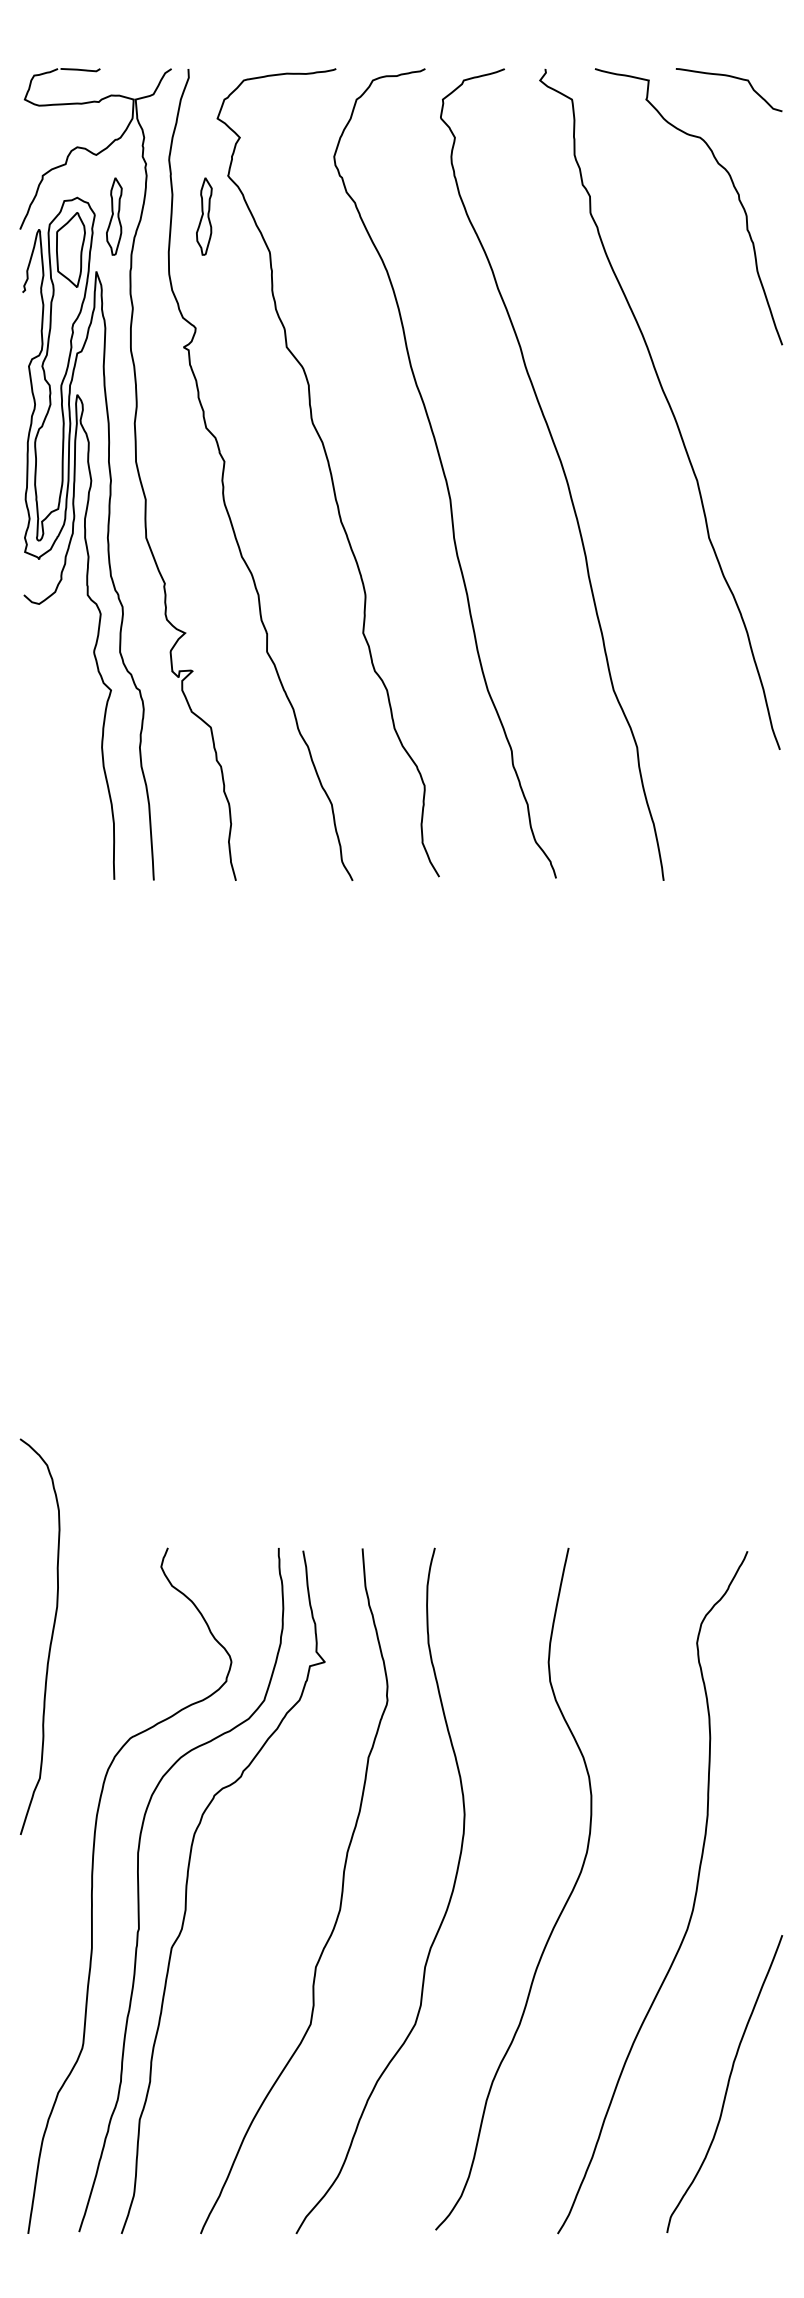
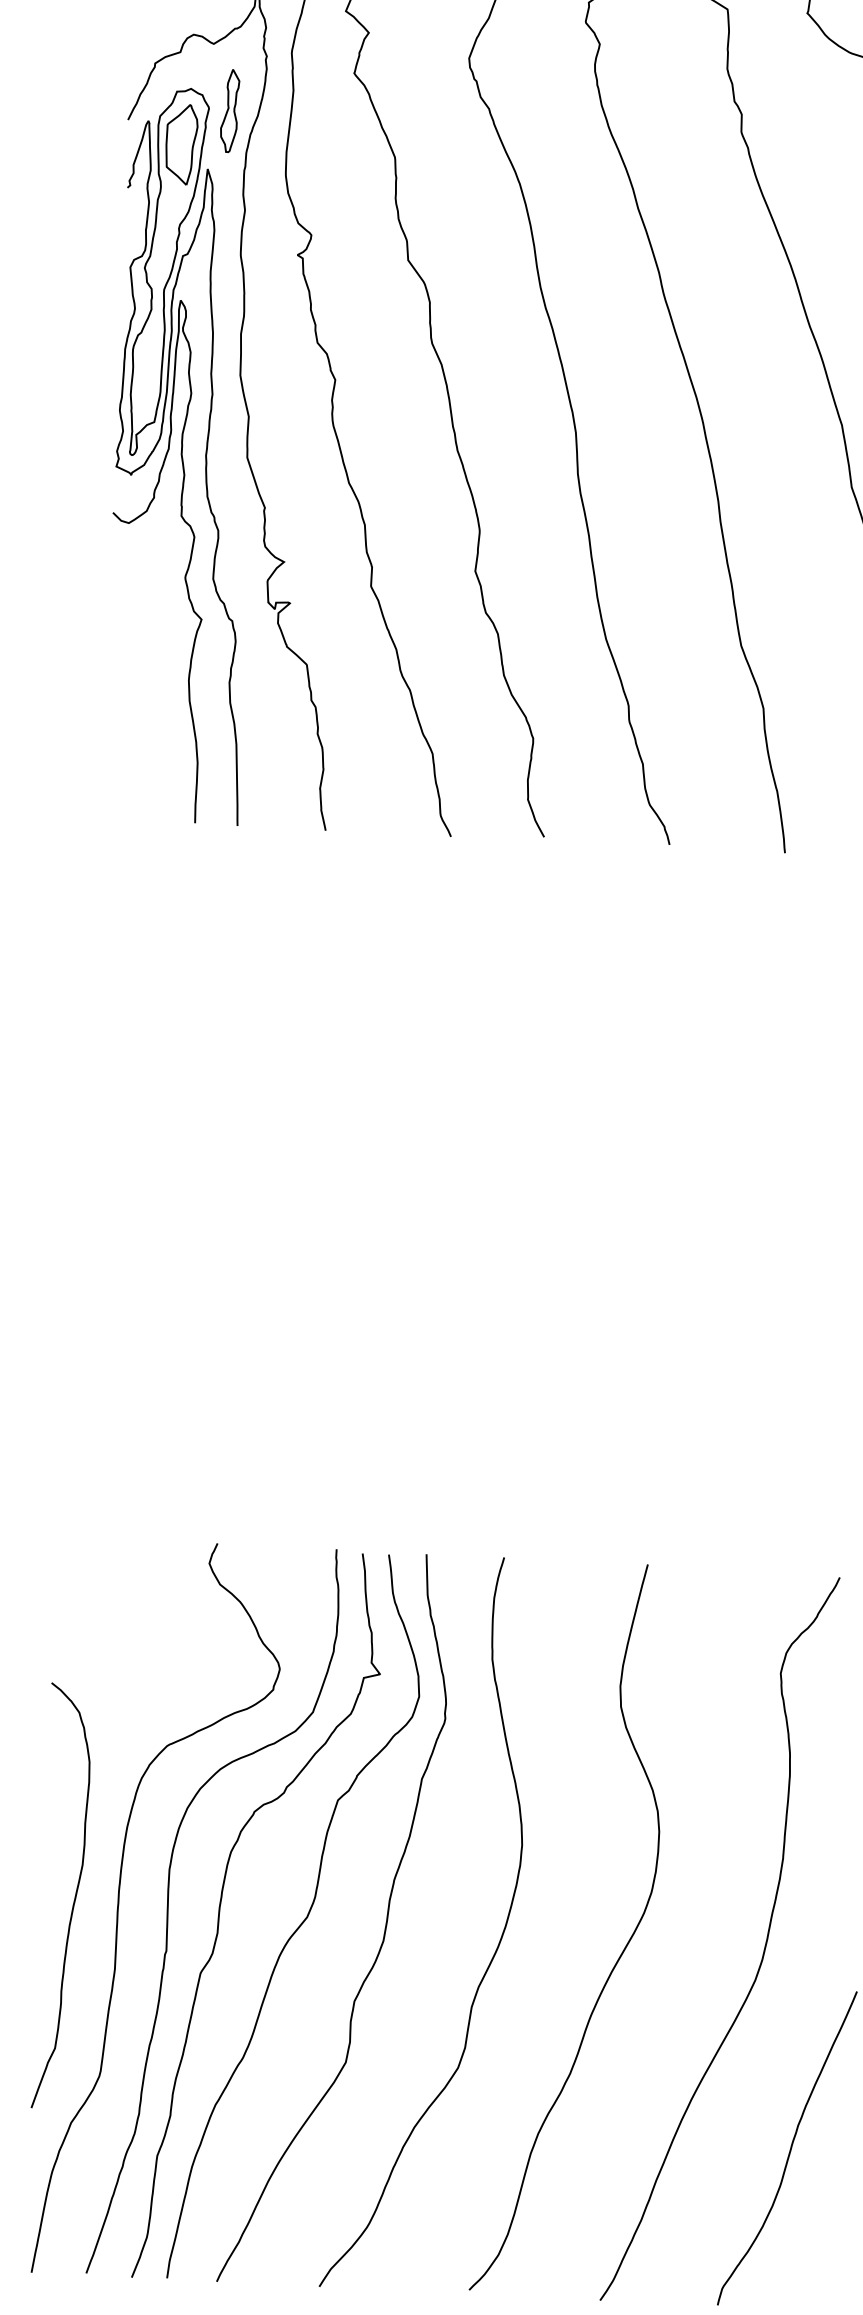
part: (204, 216) -> (326, 115), removed
curve: (50, 1639) -> (73, 1899), moved
curve: (263, 1895) -> (301, 1921), added

